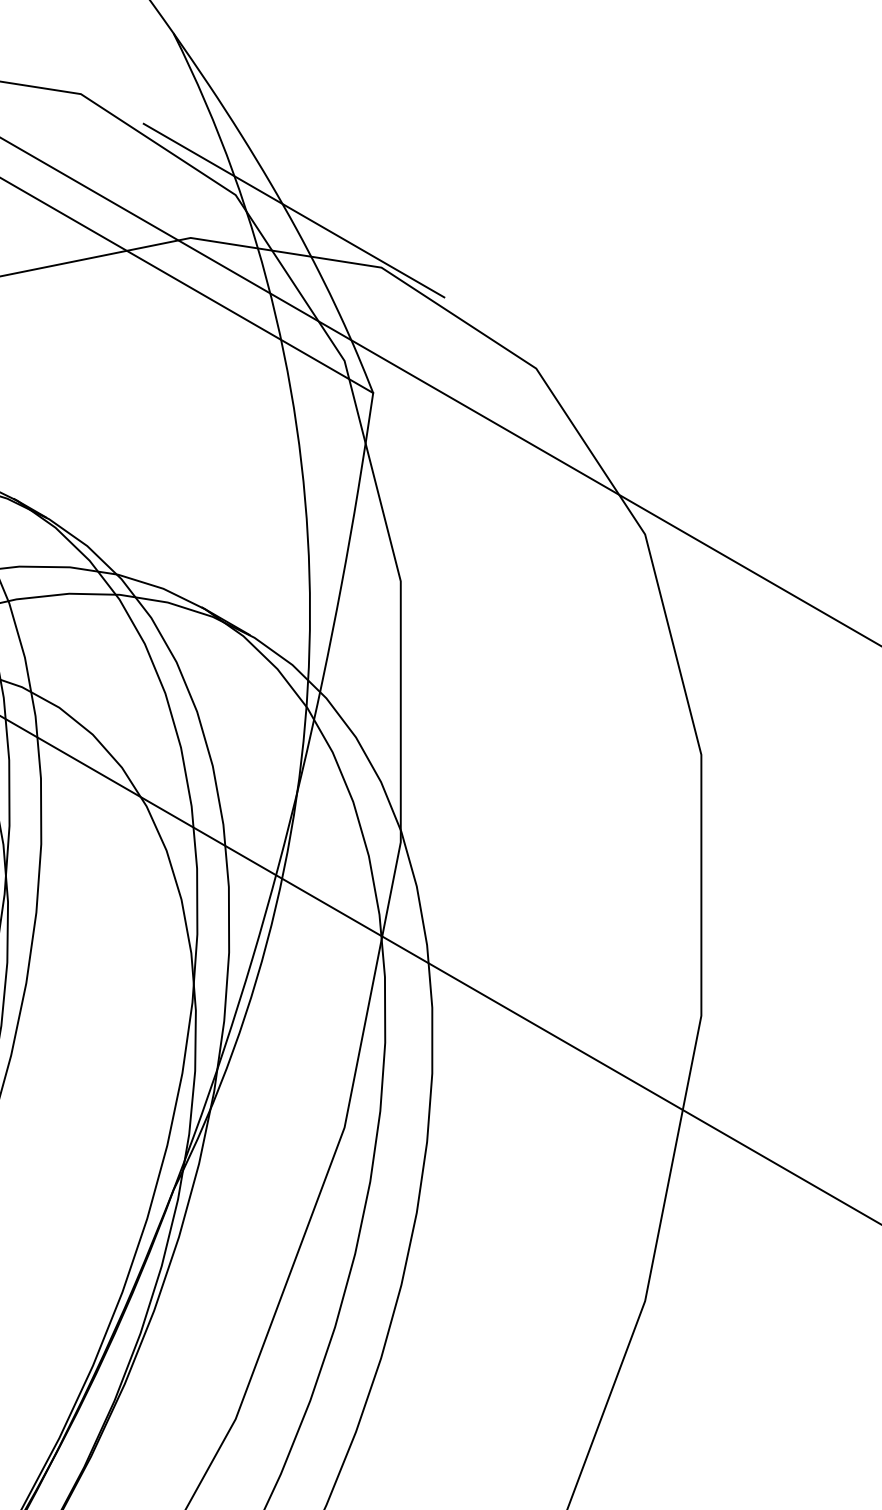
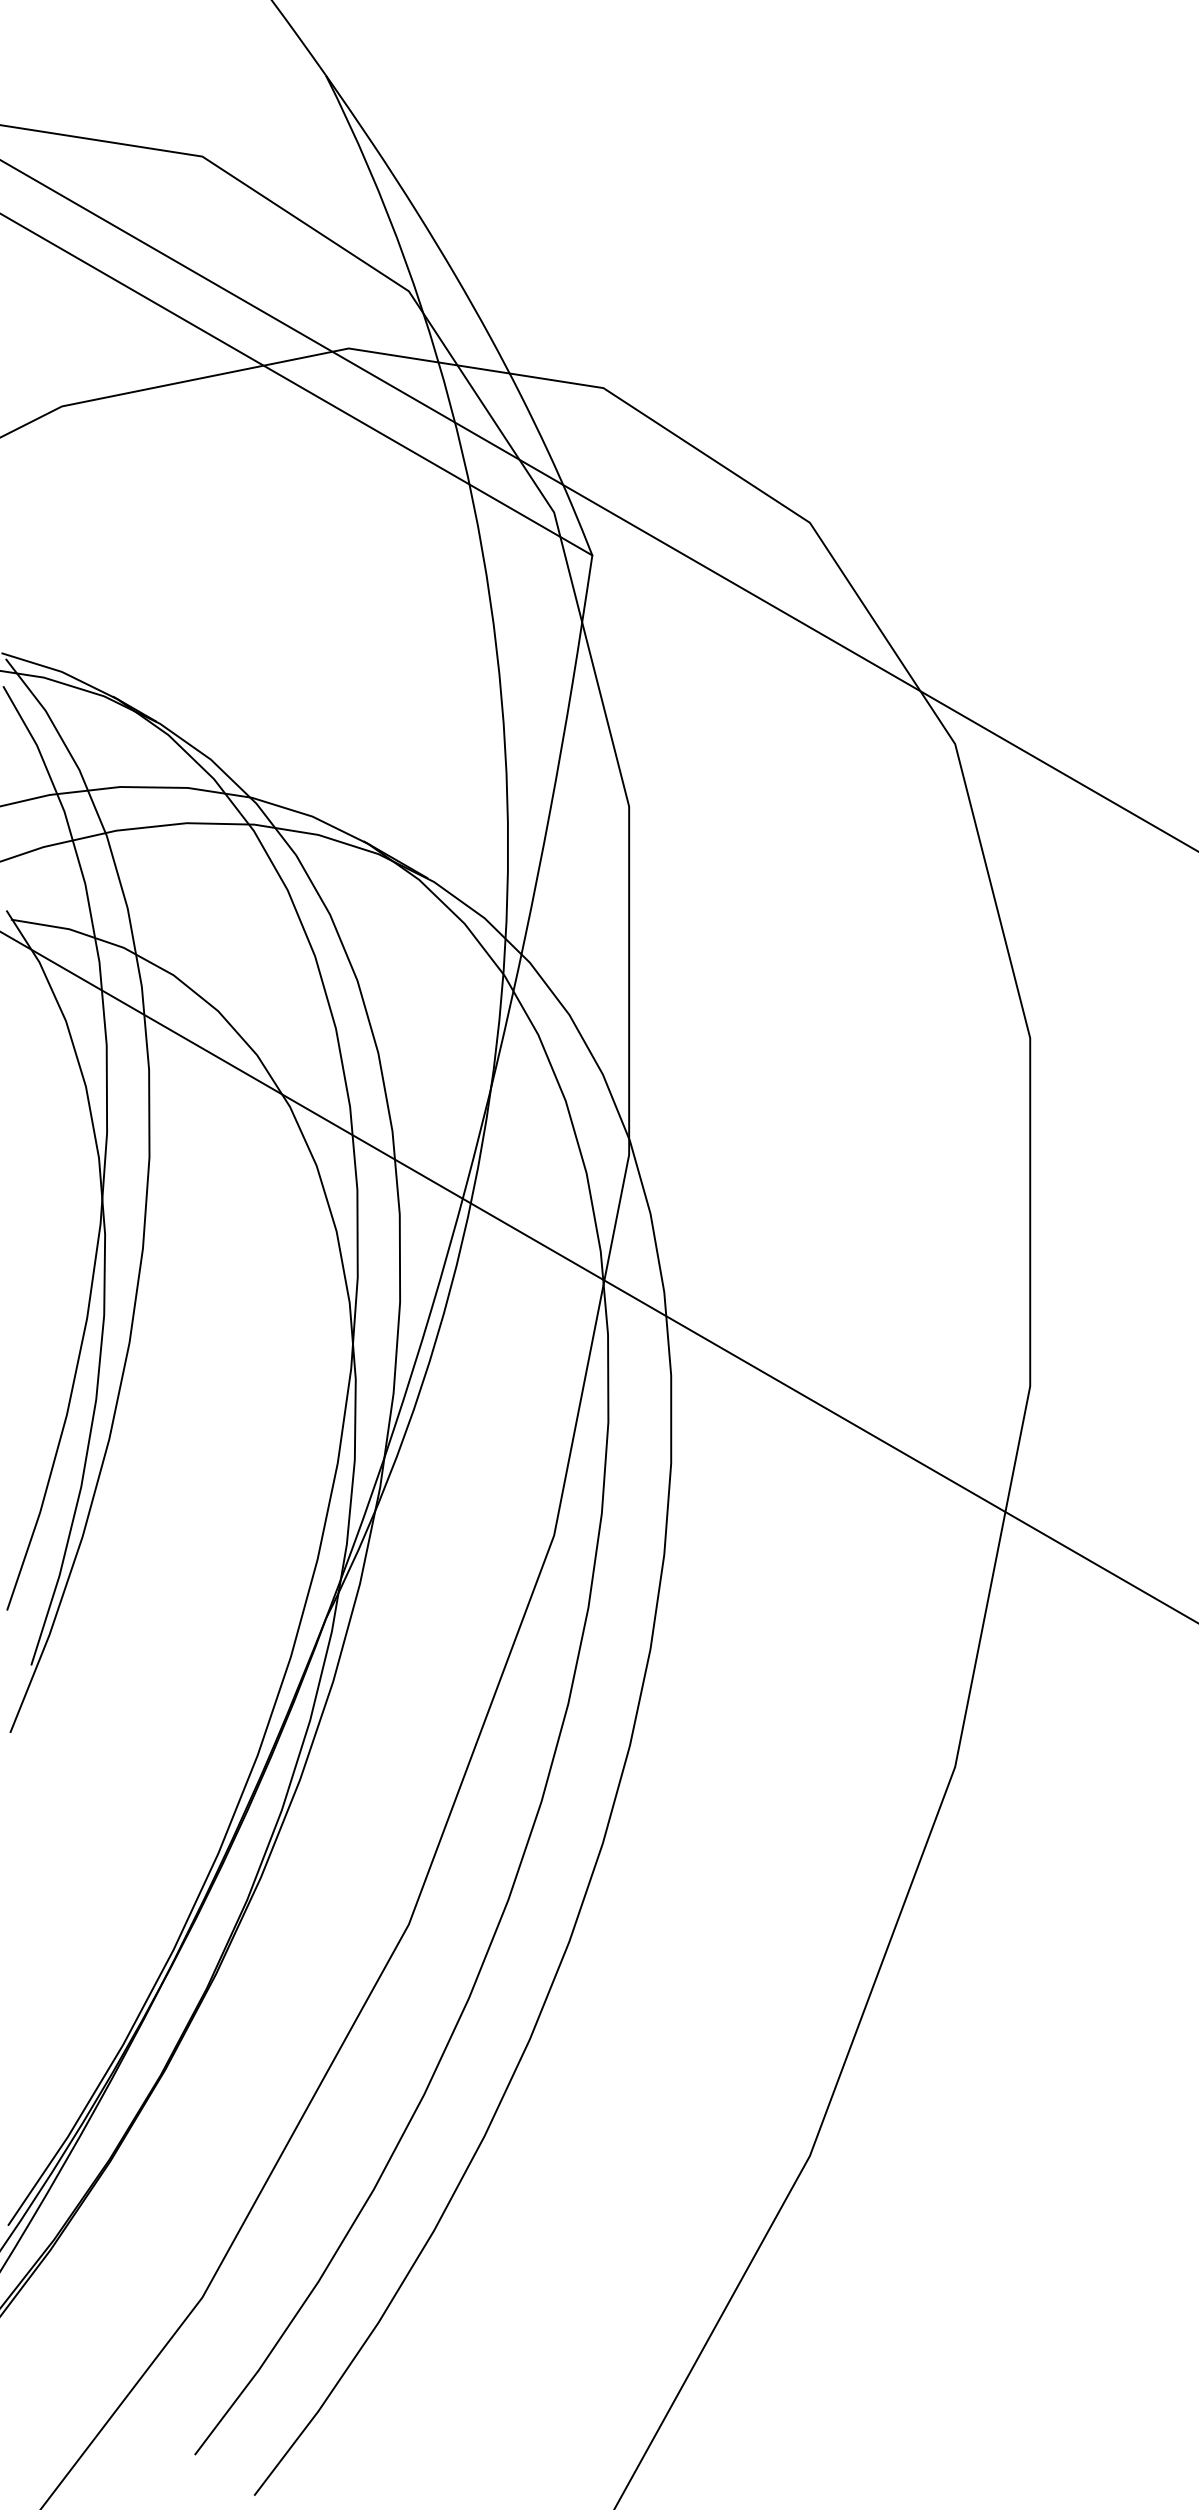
line: (293, 210) -> (486, 311), removed

